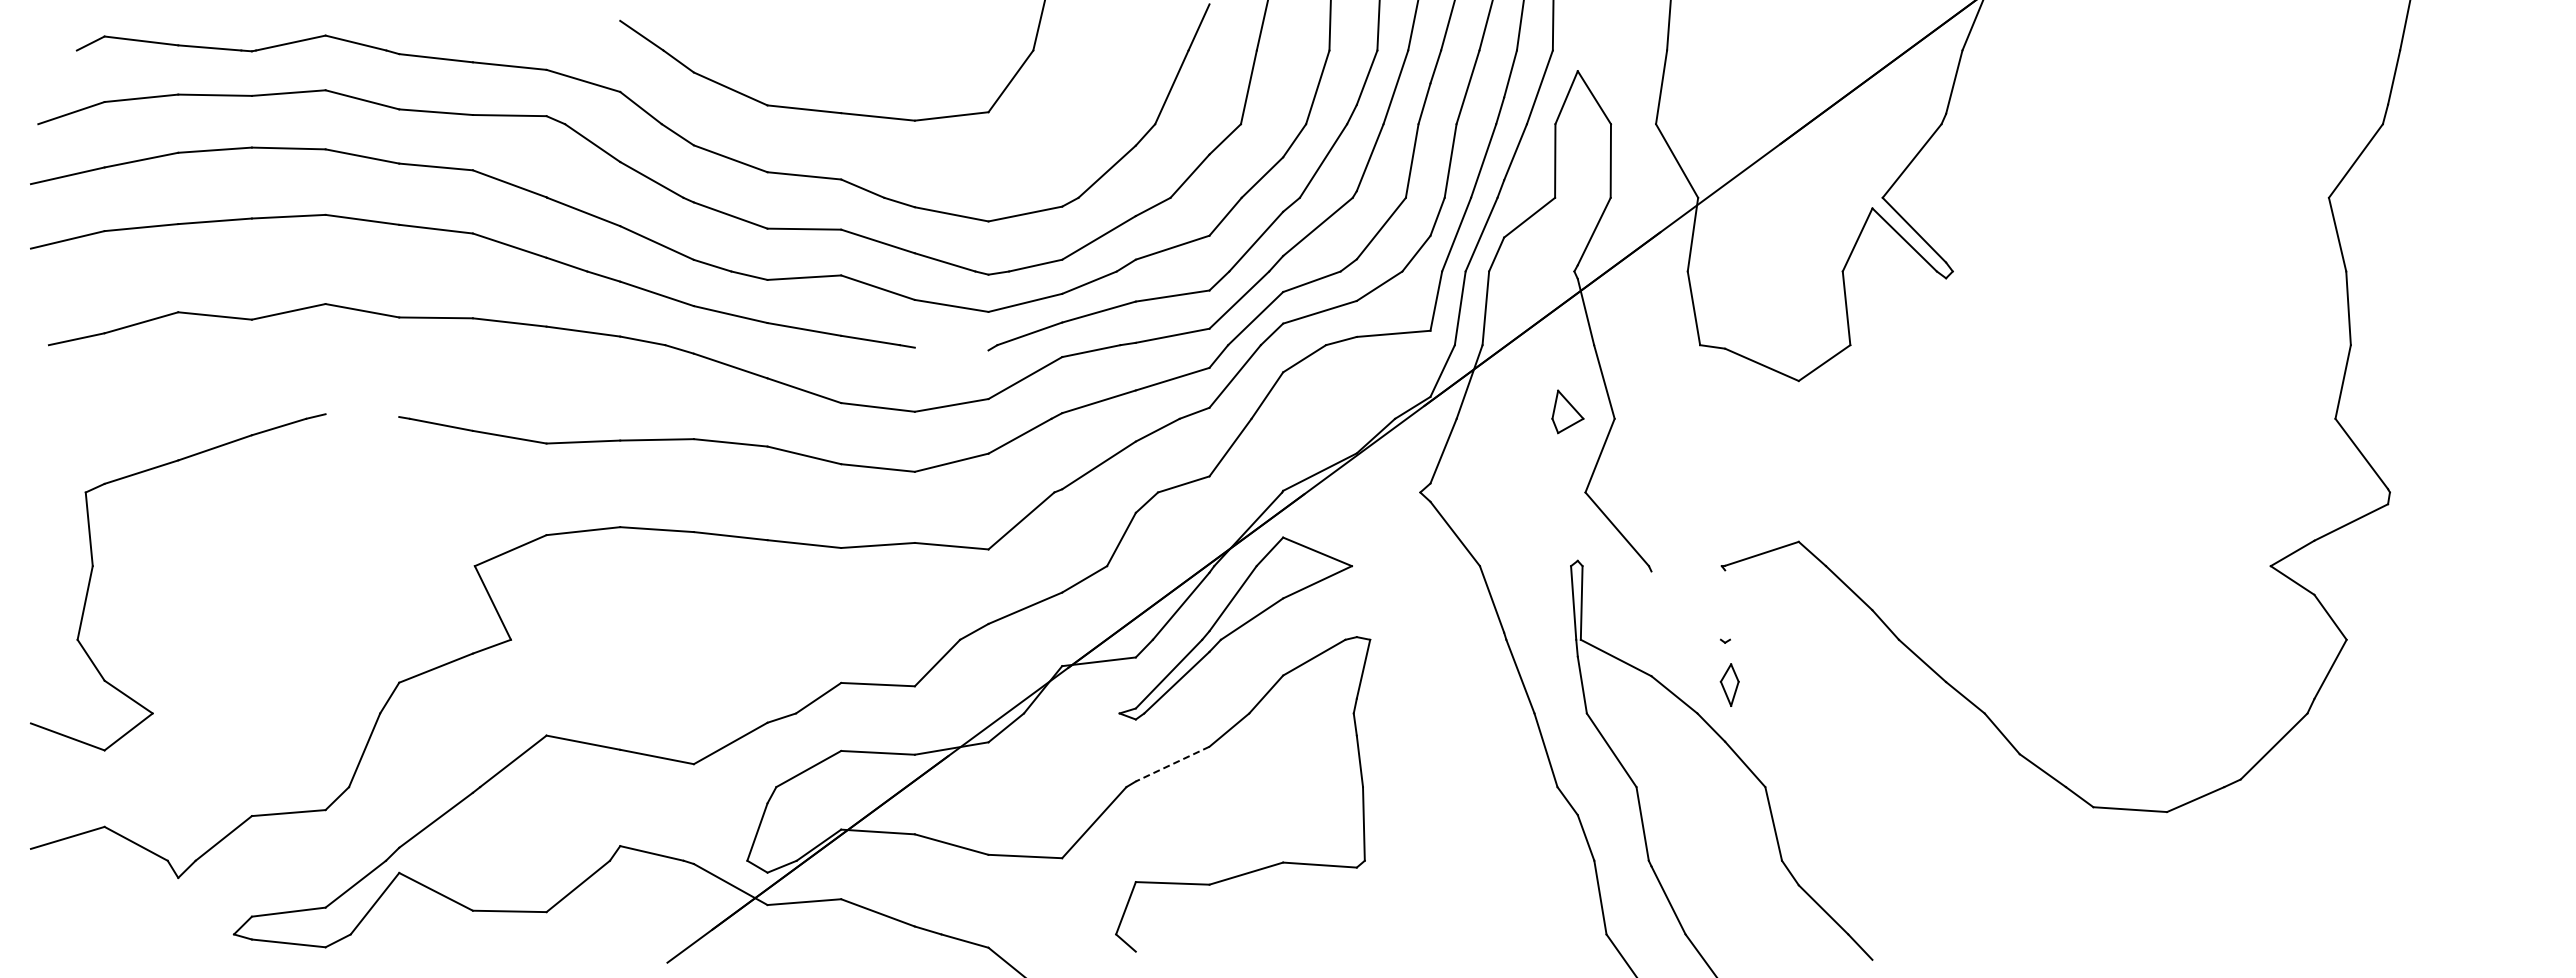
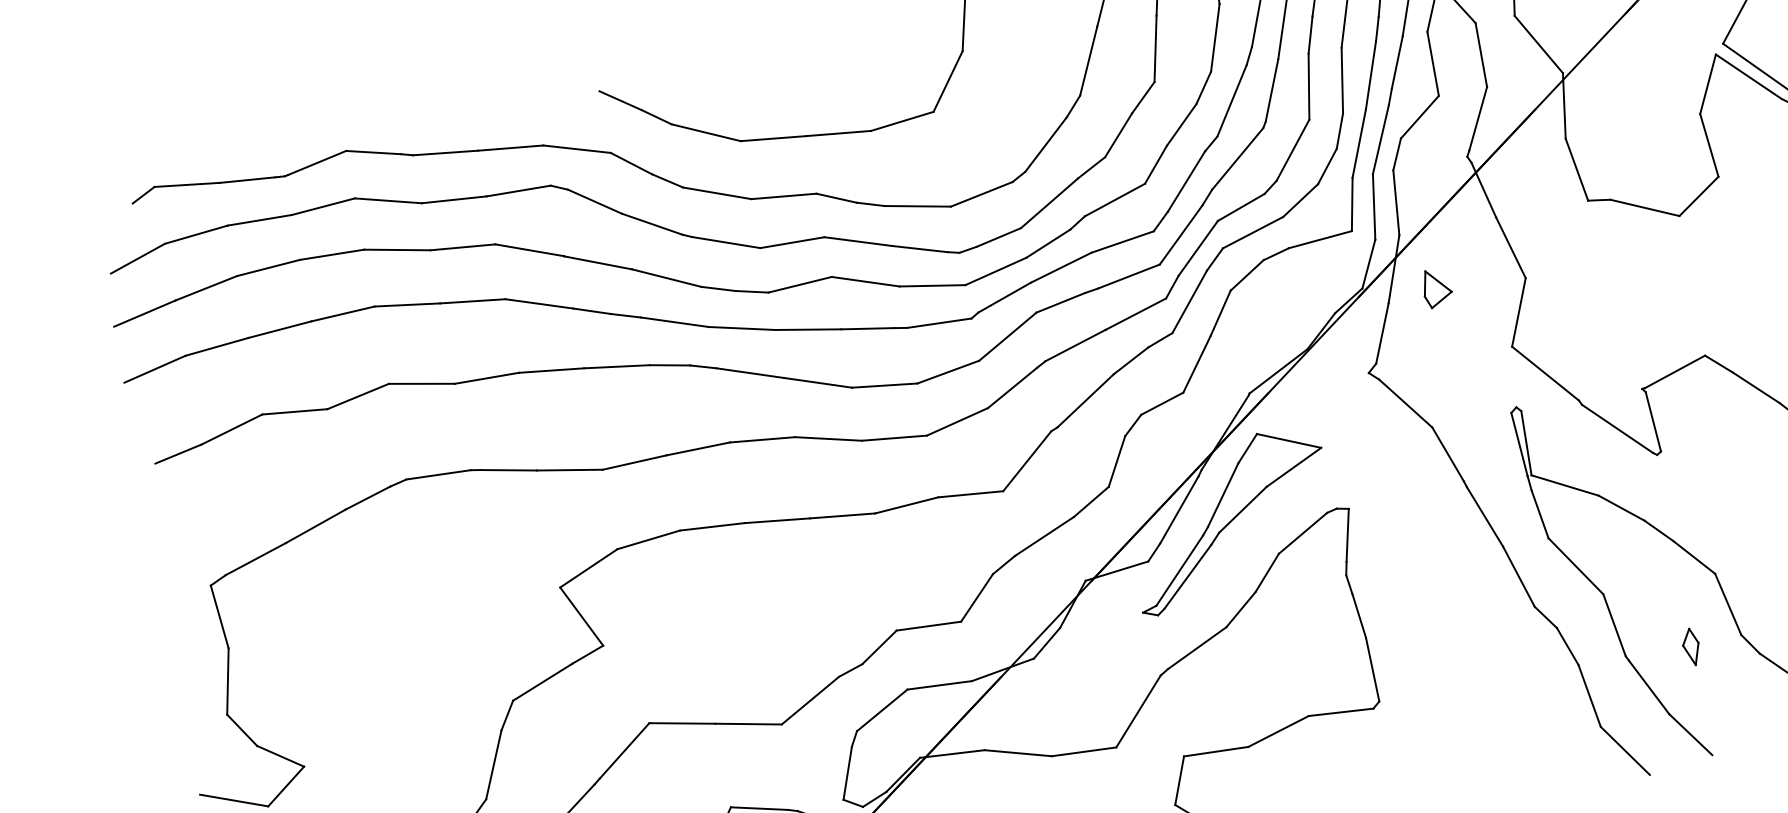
line: (951, 348) -> (939, 322), added
part: (1567, 411) -> (1436, 287), moved
line: (362, 415) -> (438, 474), added
line: (1727, 604) -> (1653, 421), added
line: (1685, 605) -> (1616, 428), added
part: (1729, 684) -> (1690, 646), moved
line: (1172, 764) -> (1197, 648), dashed -> solid

